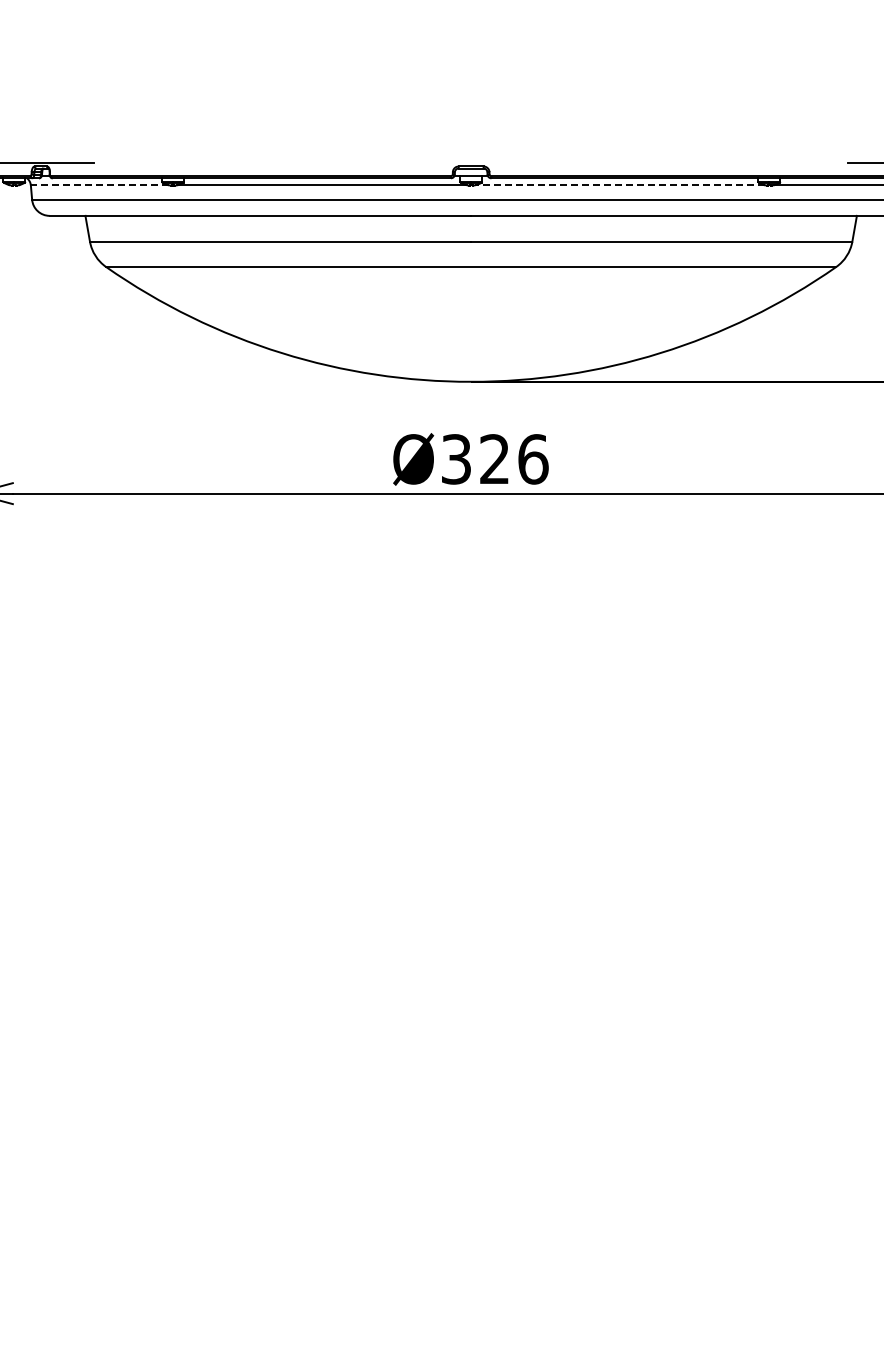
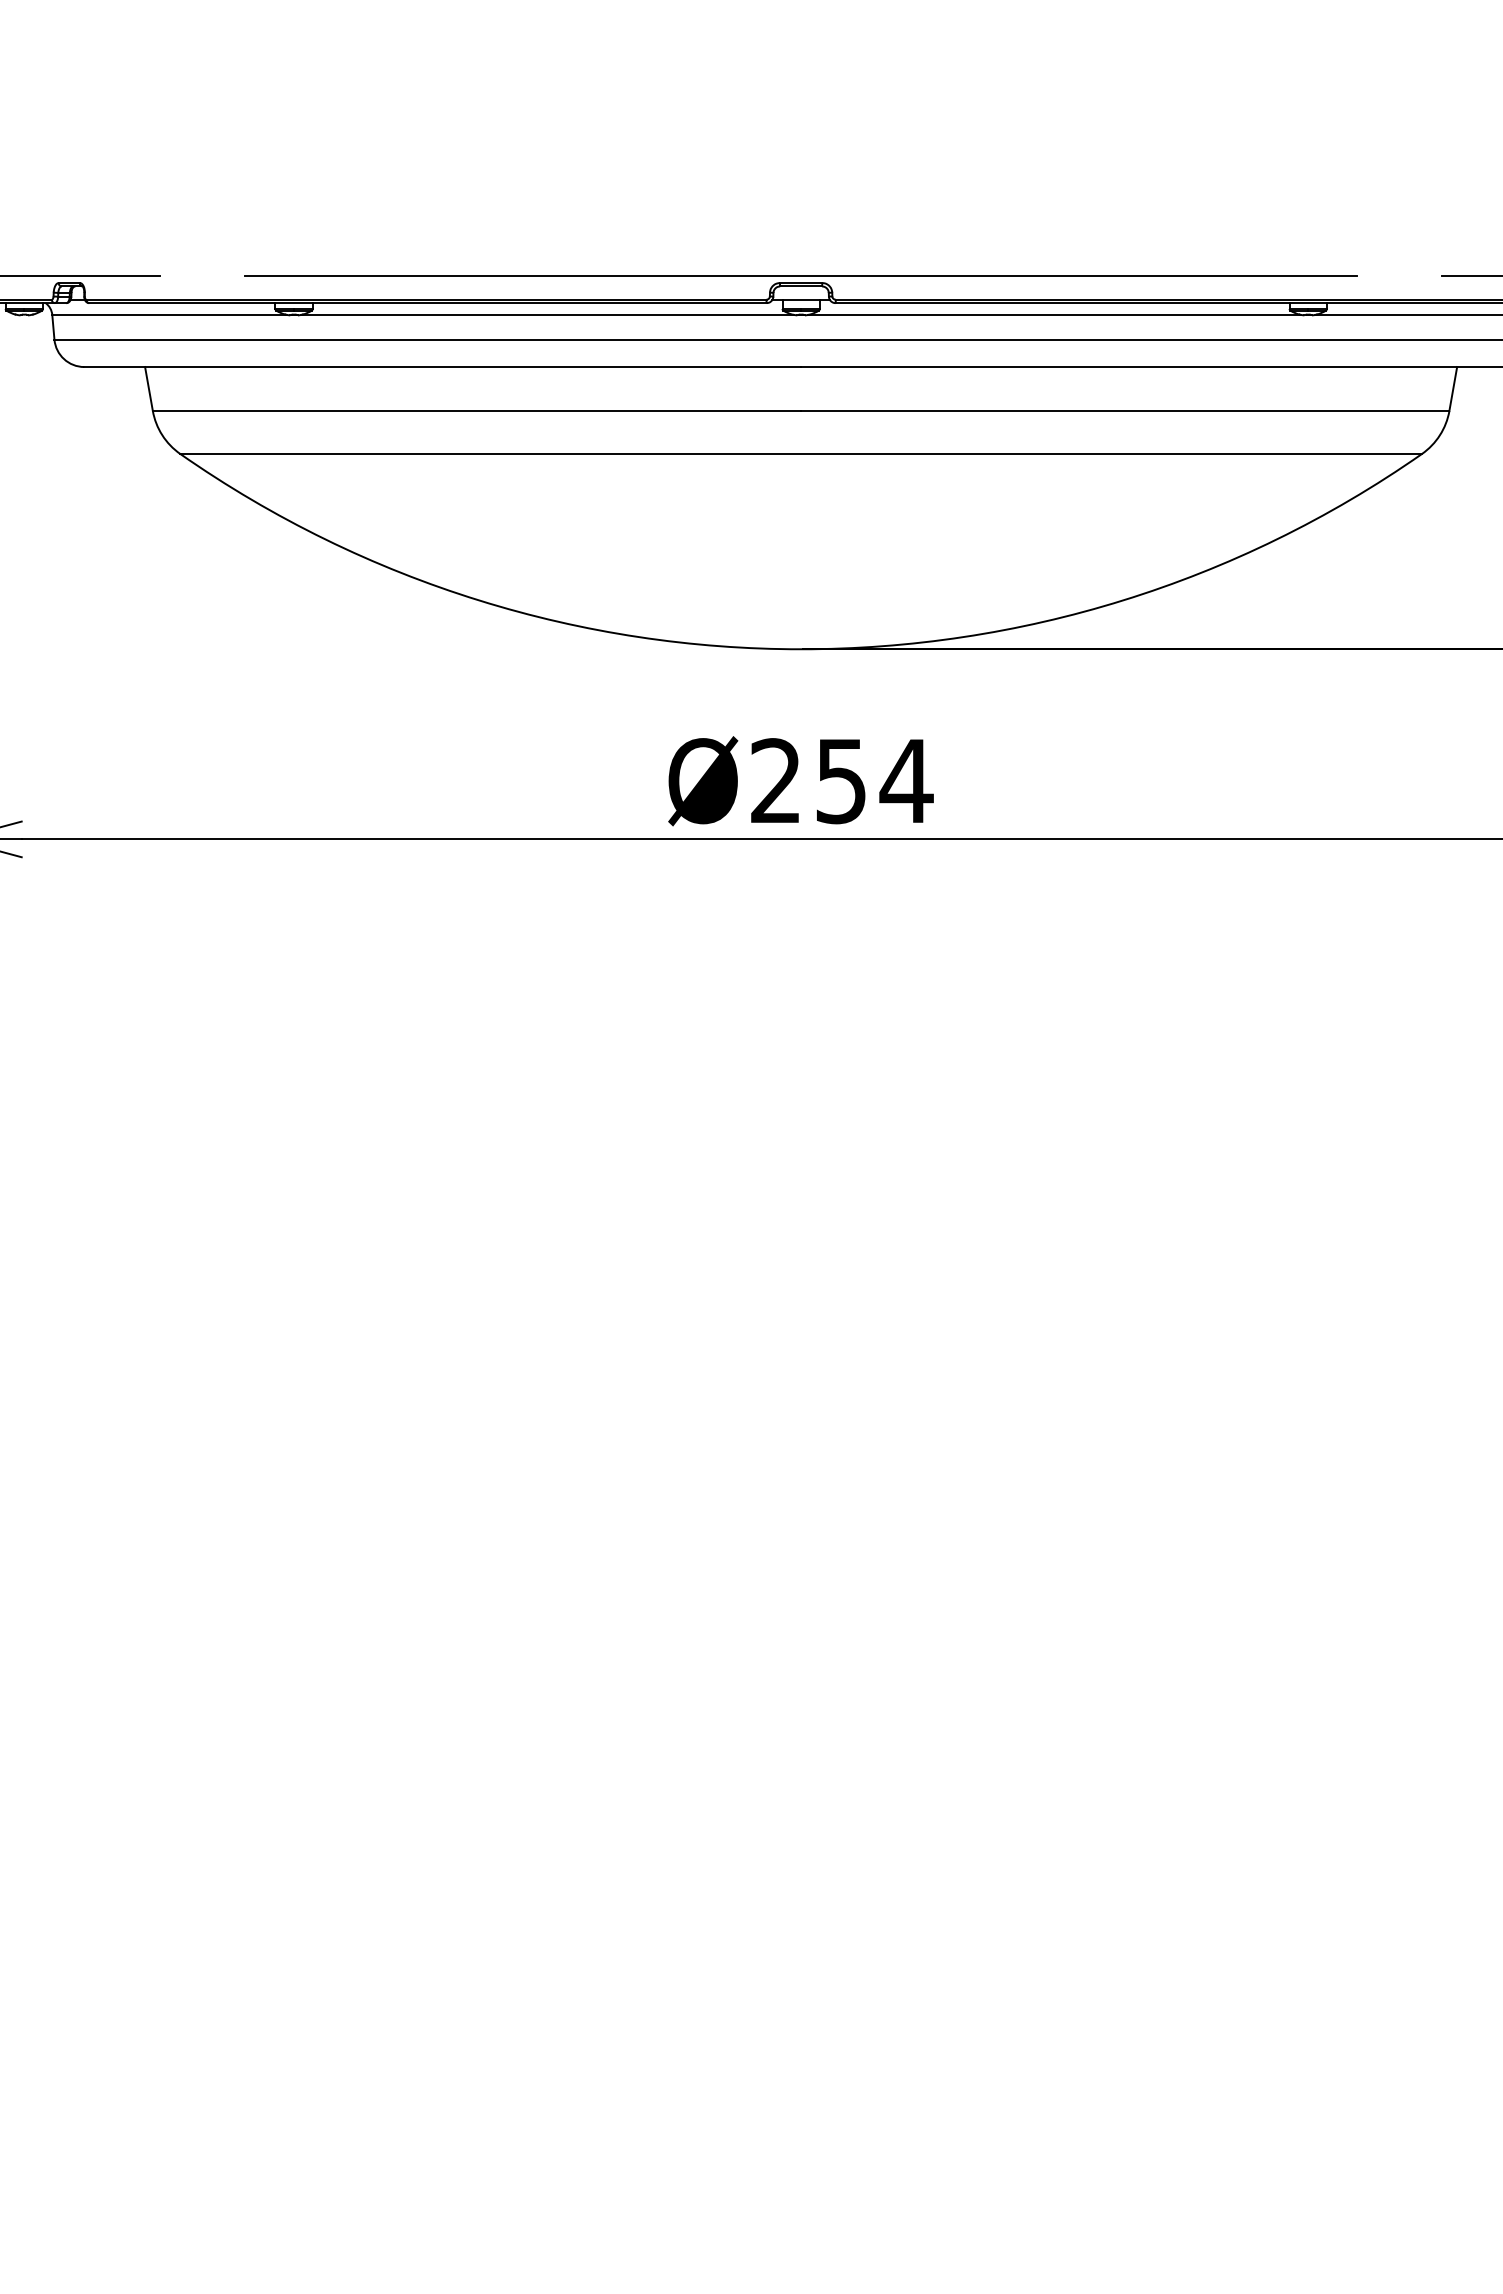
line: (471, 162) -> (801, 276), added
line: (99, 185) -> (169, 315), dashed -> solid
line: (619, 185) -> (1053, 315), dashed -> solid
text: (495, 459) -> (842, 781), Ø326 -> Ø254

